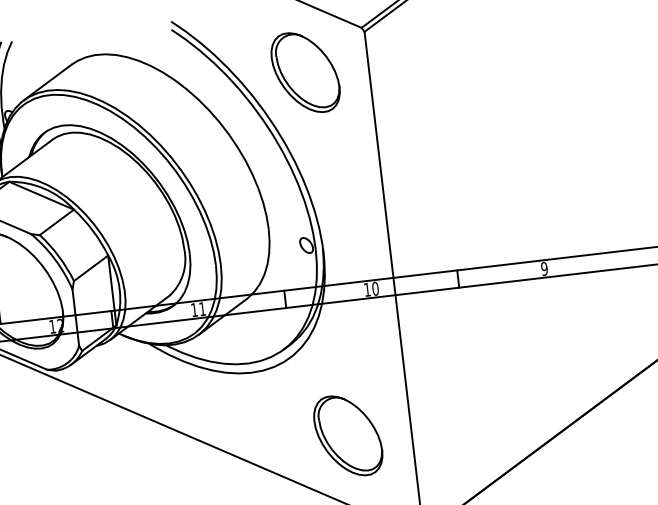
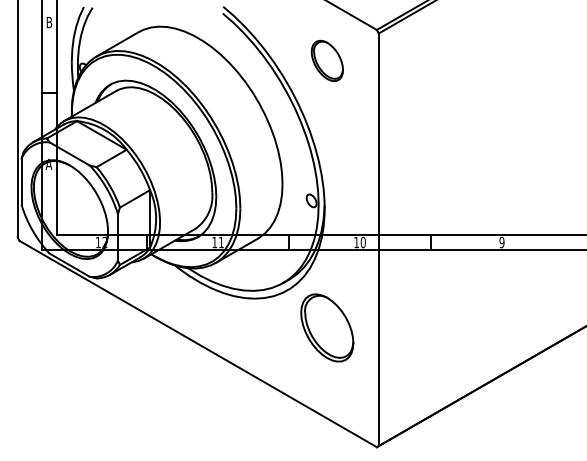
part: (305, 72) -> (327, 60), size x0.6
part: (348, 435) -> (327, 327), moved

